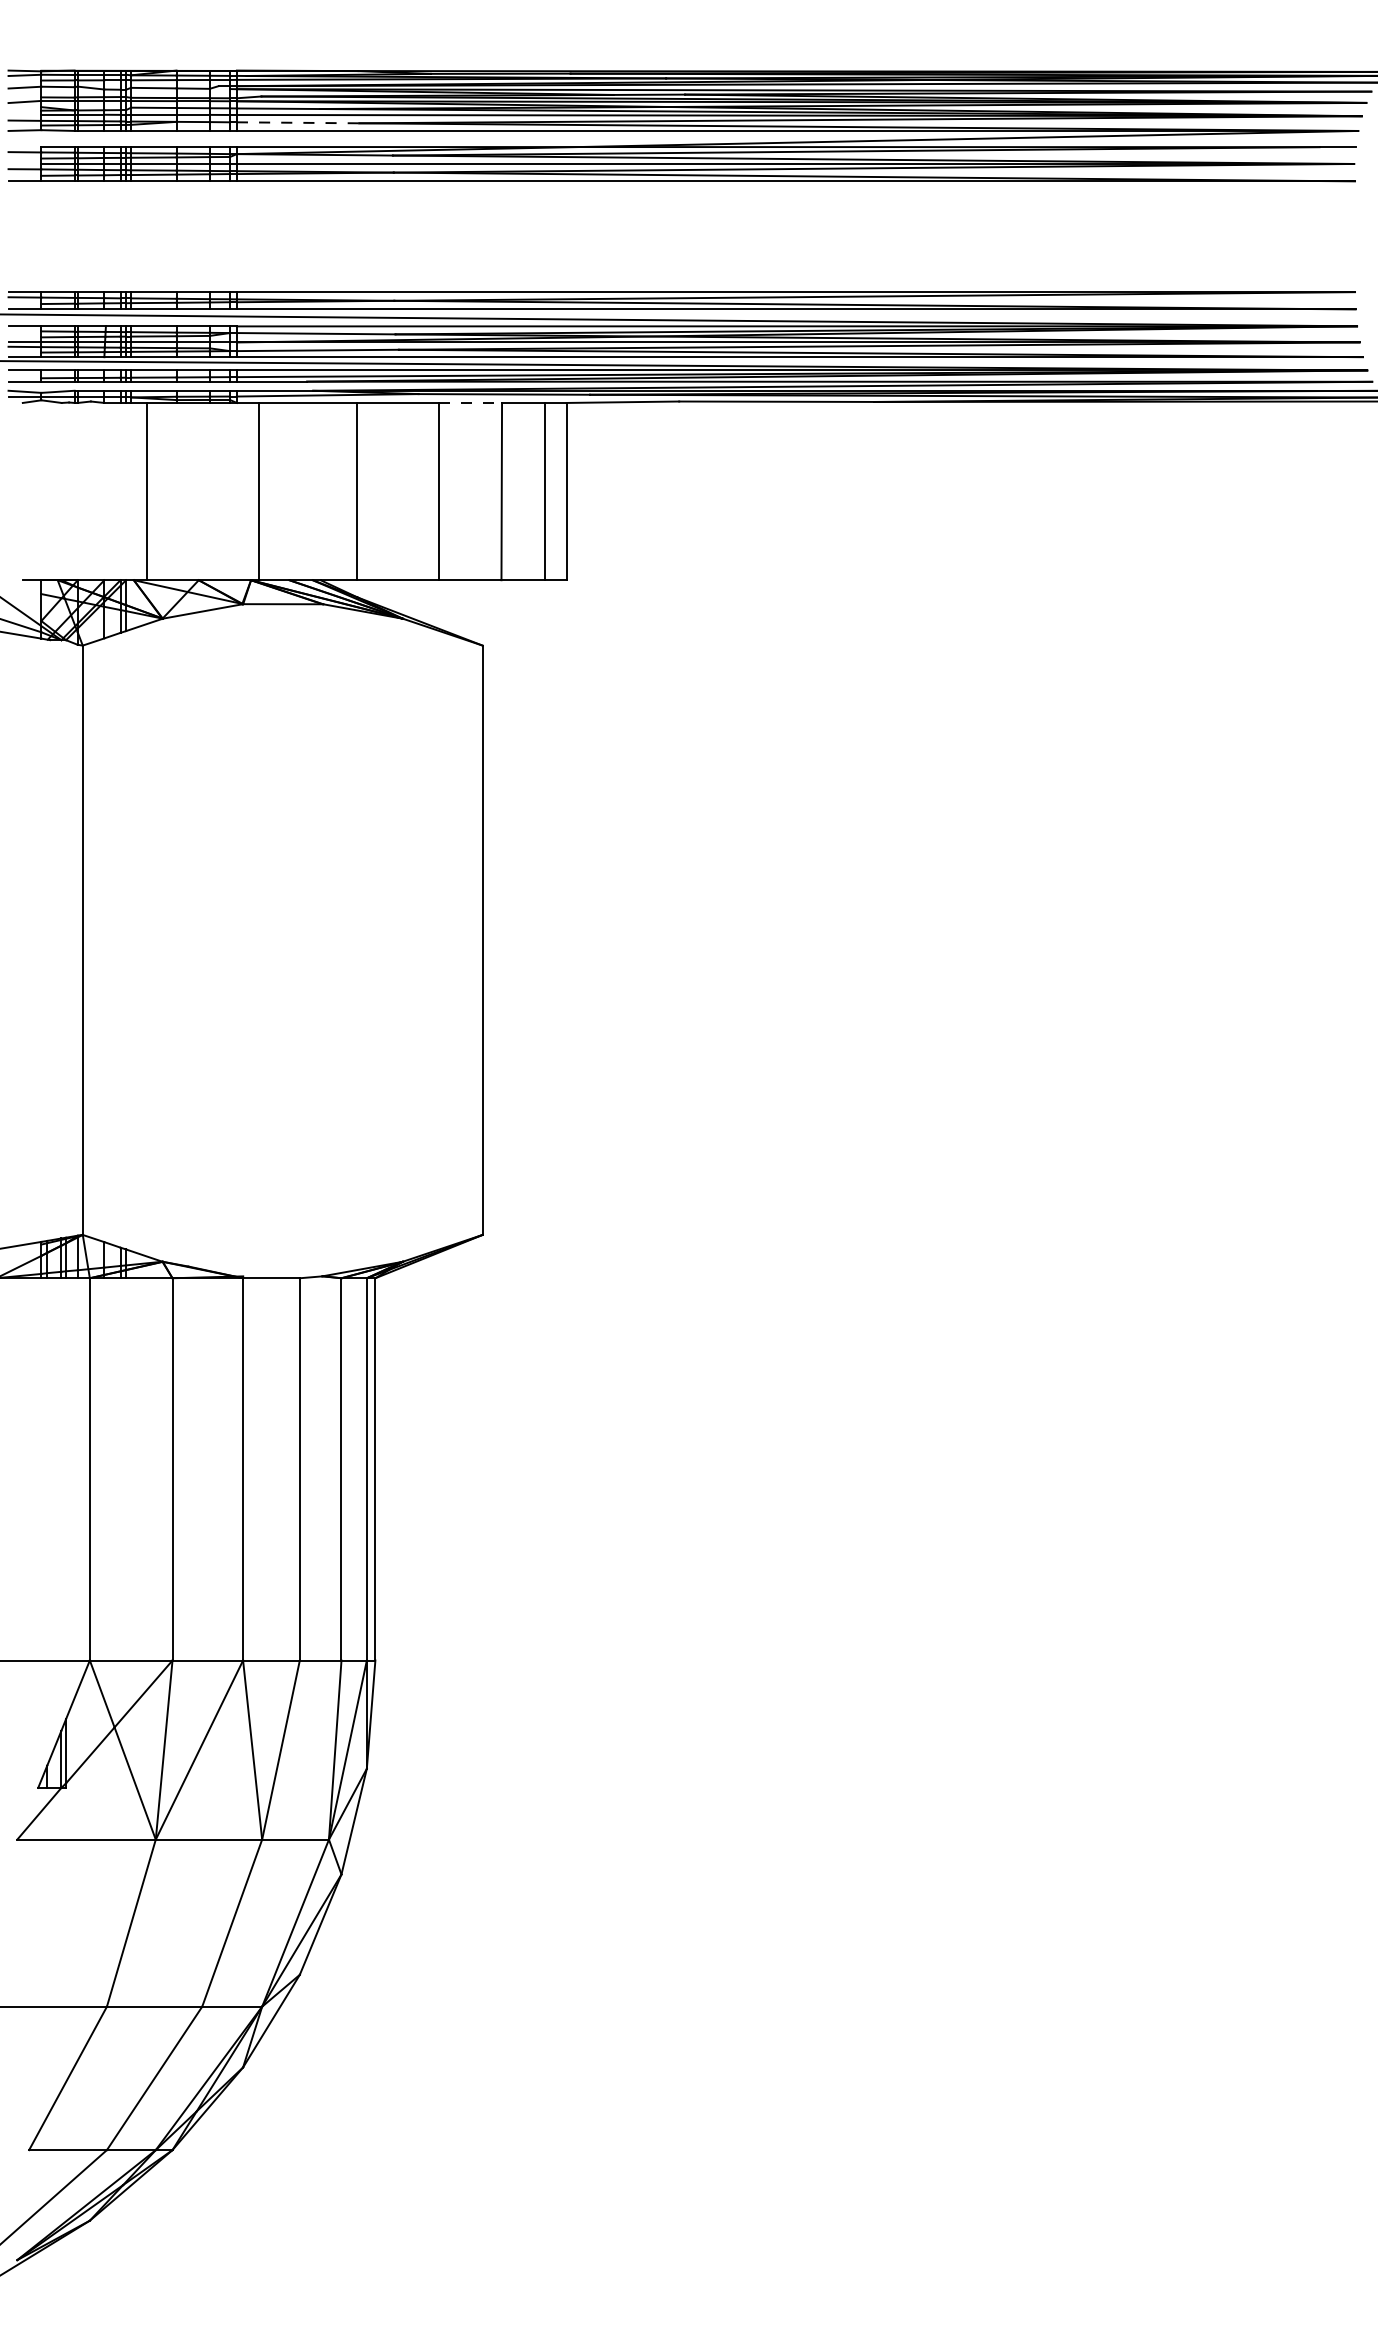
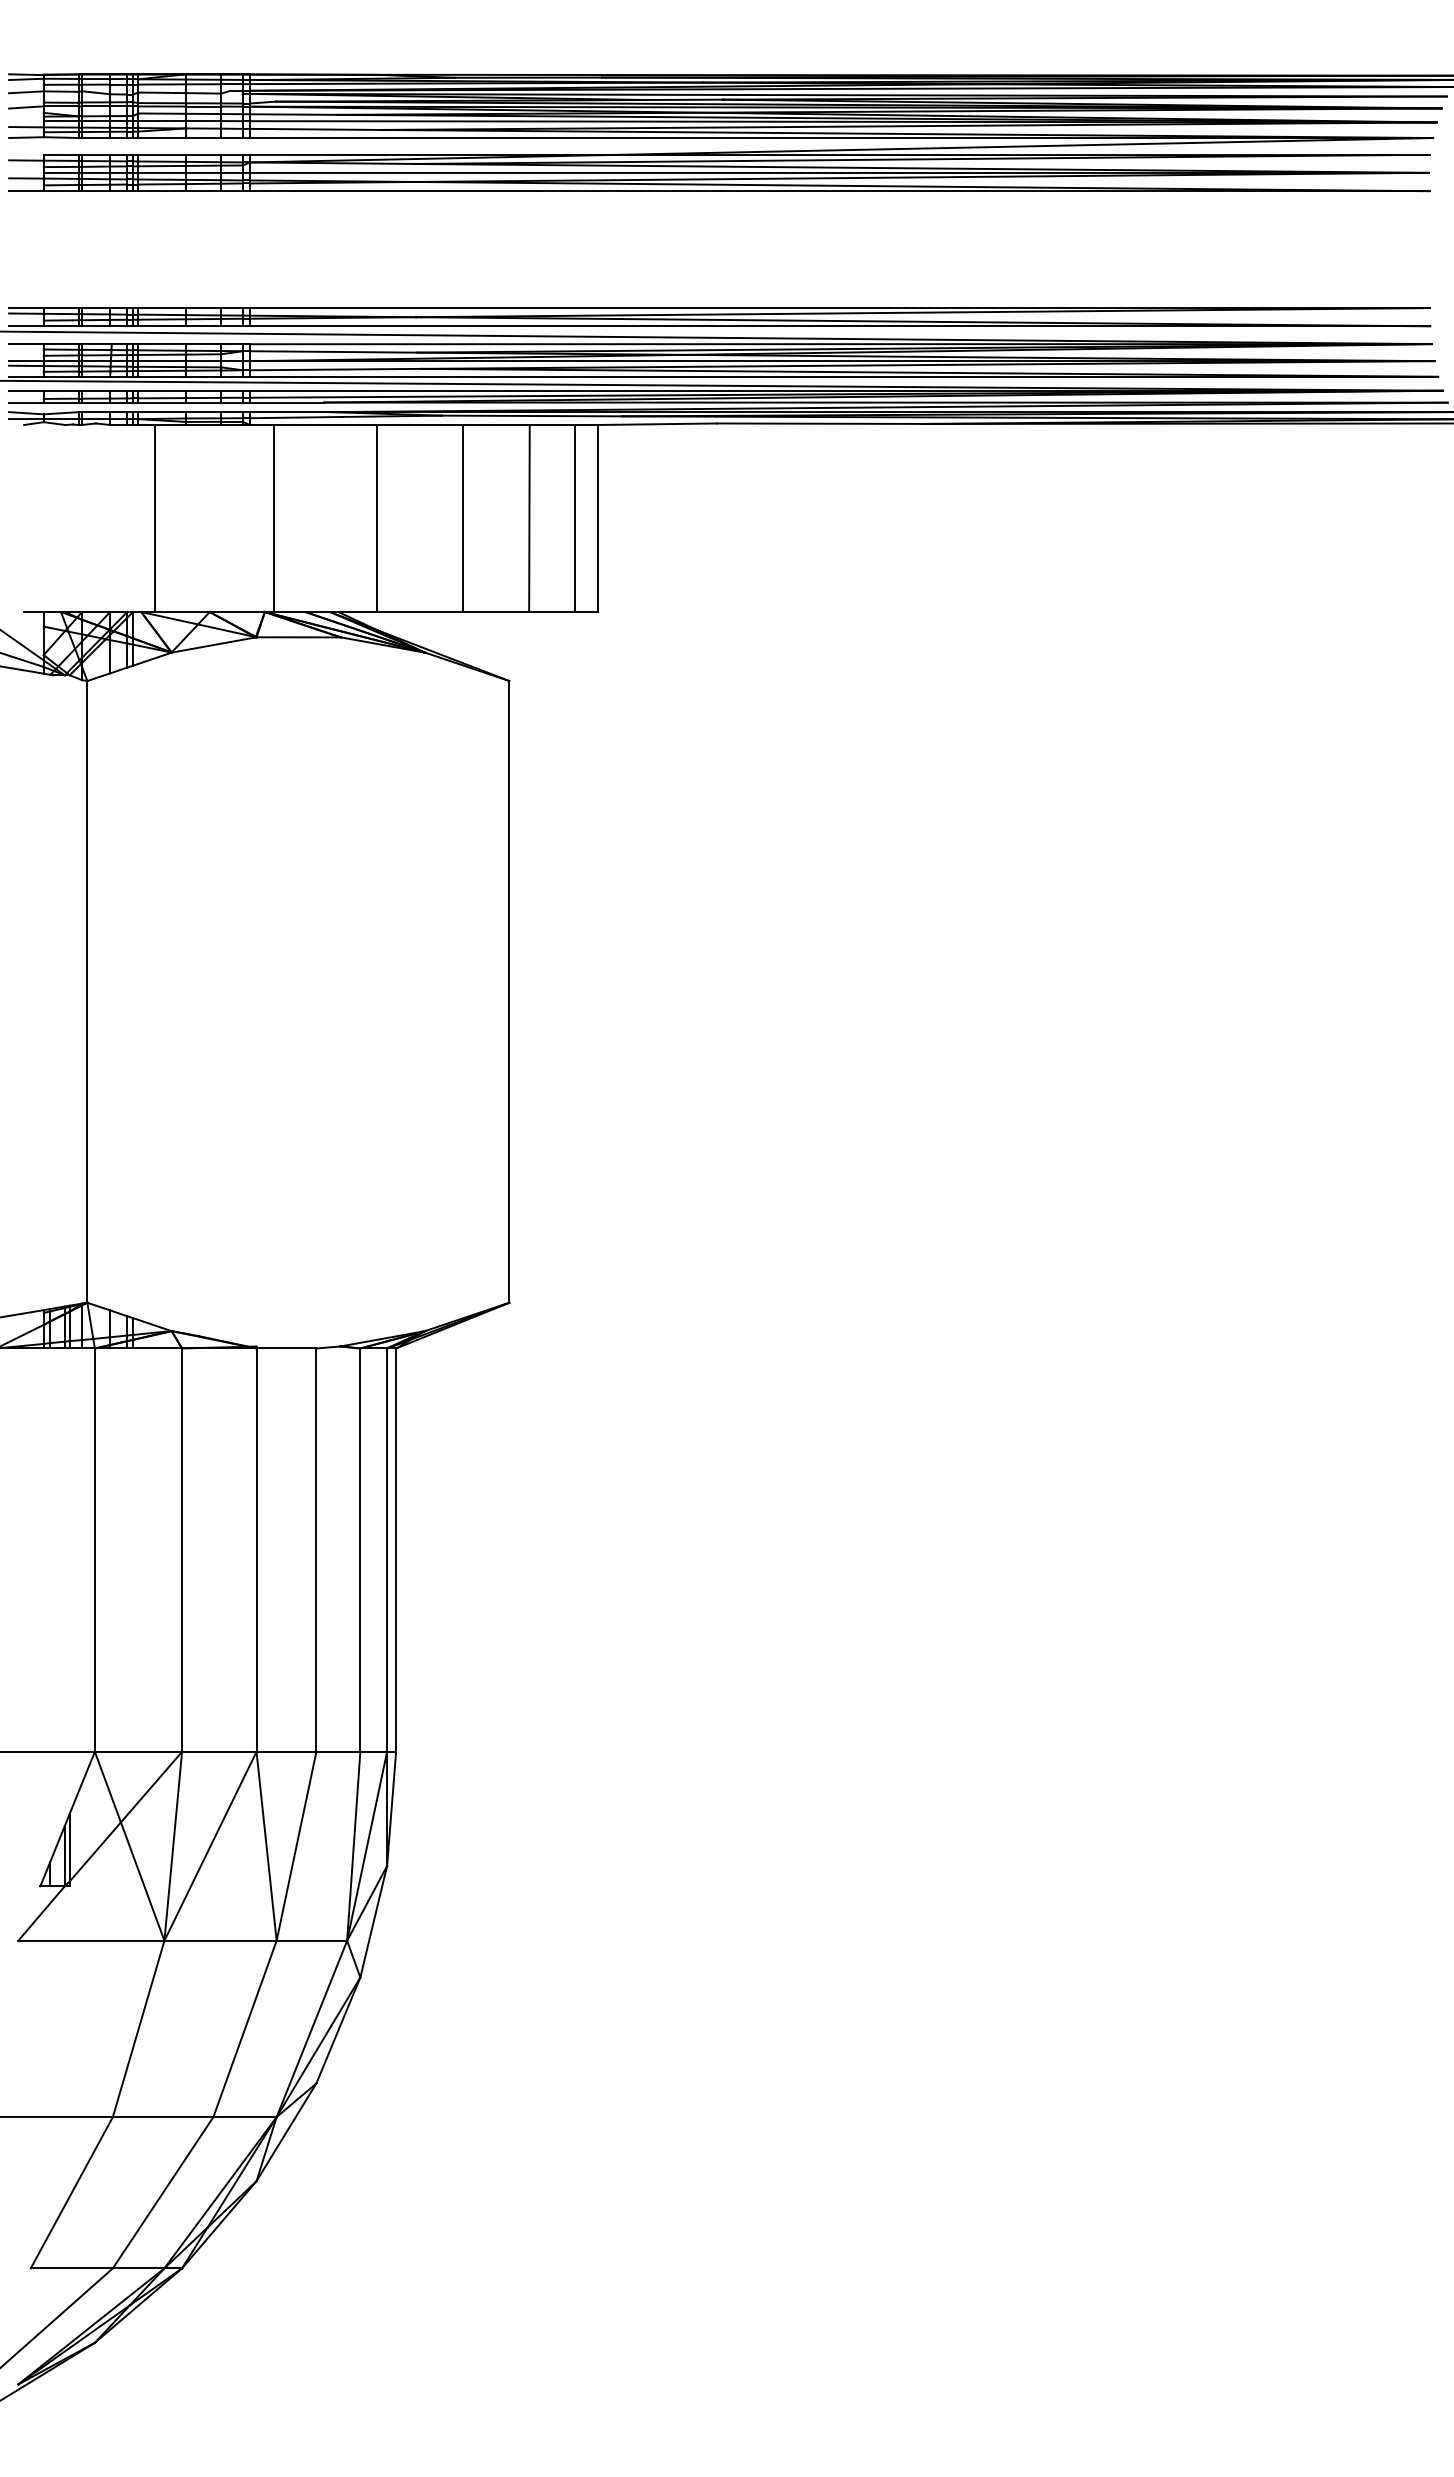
line: (298, 122) -> (314, 129), dashed -> solid
line: (470, 403) -> (496, 425), dashed -> solid

